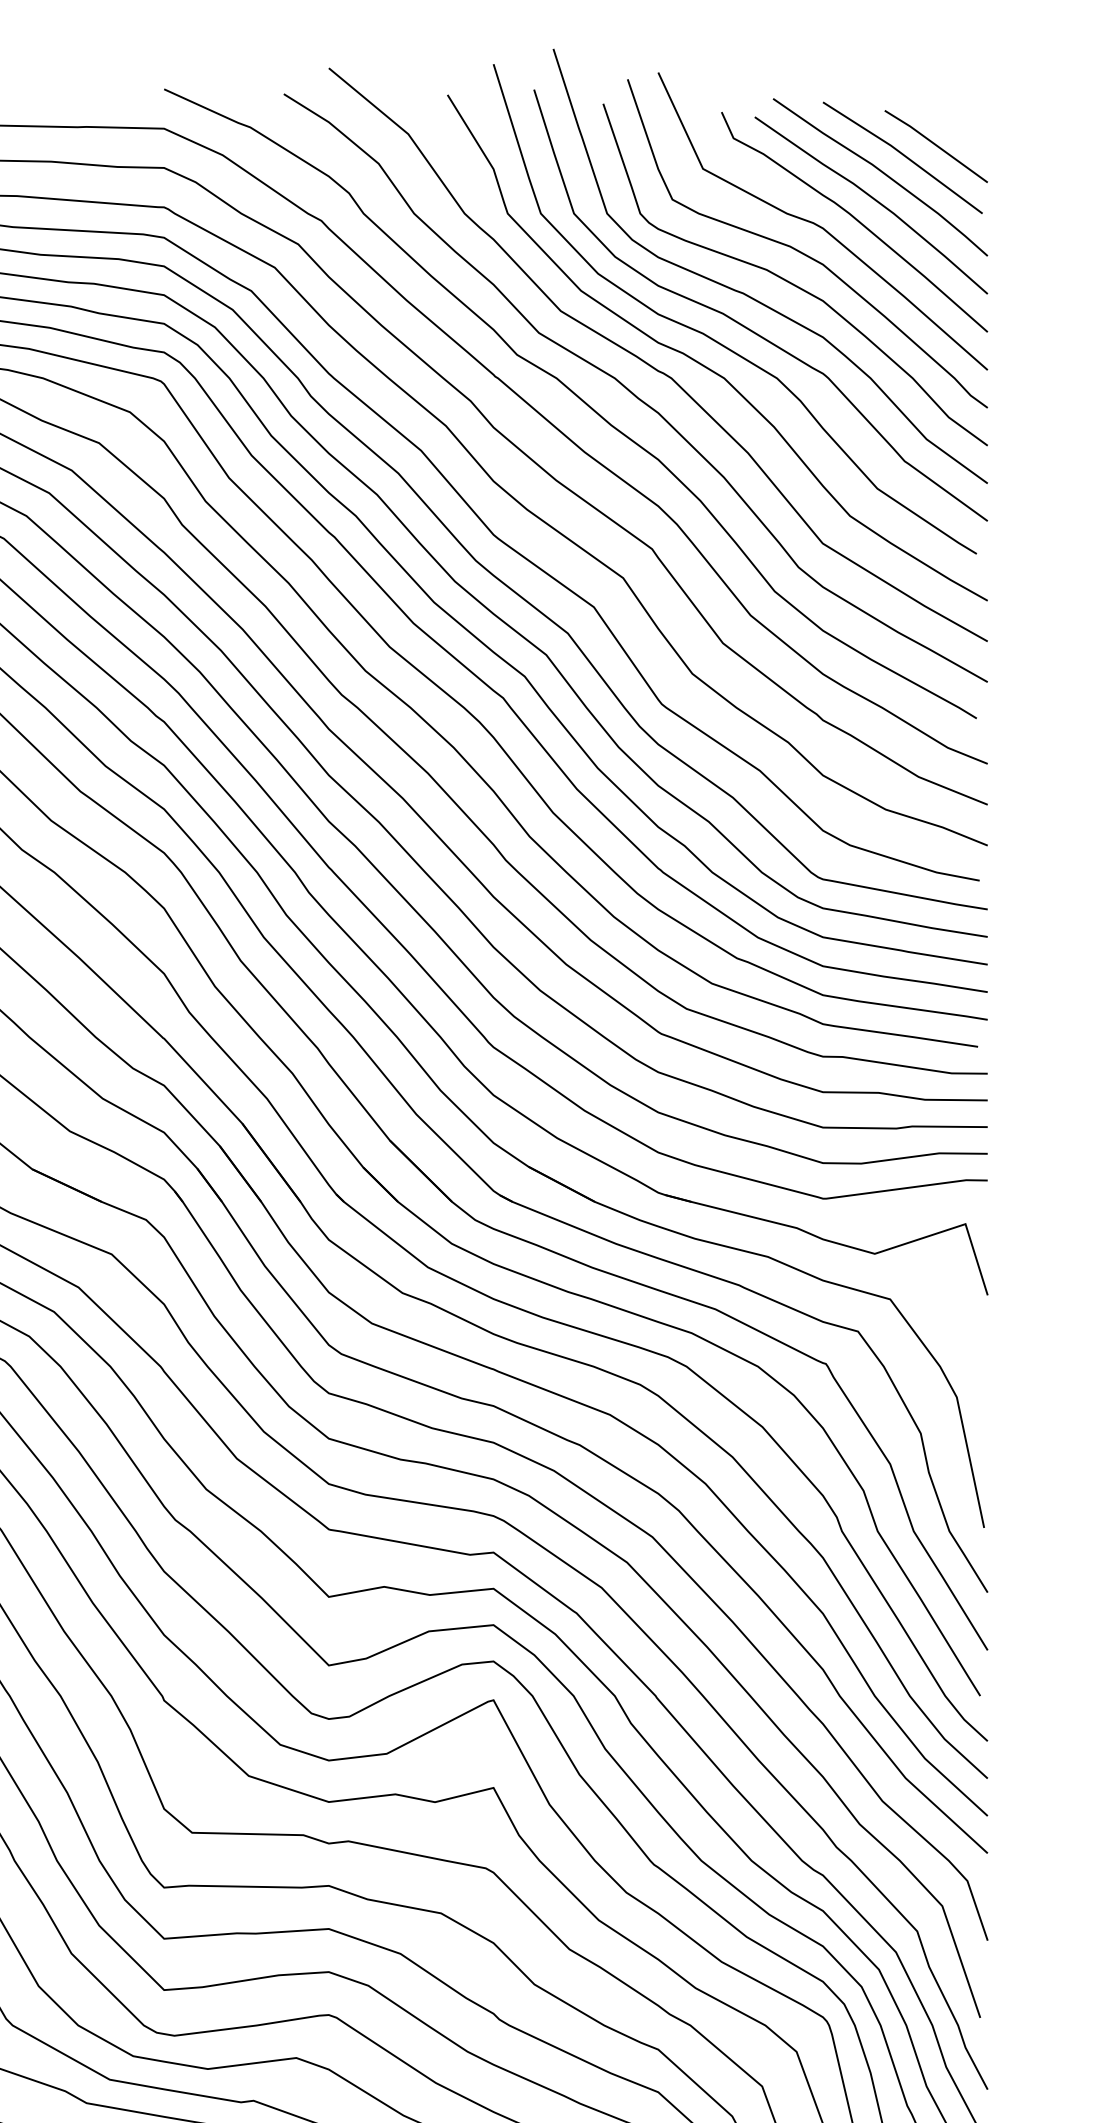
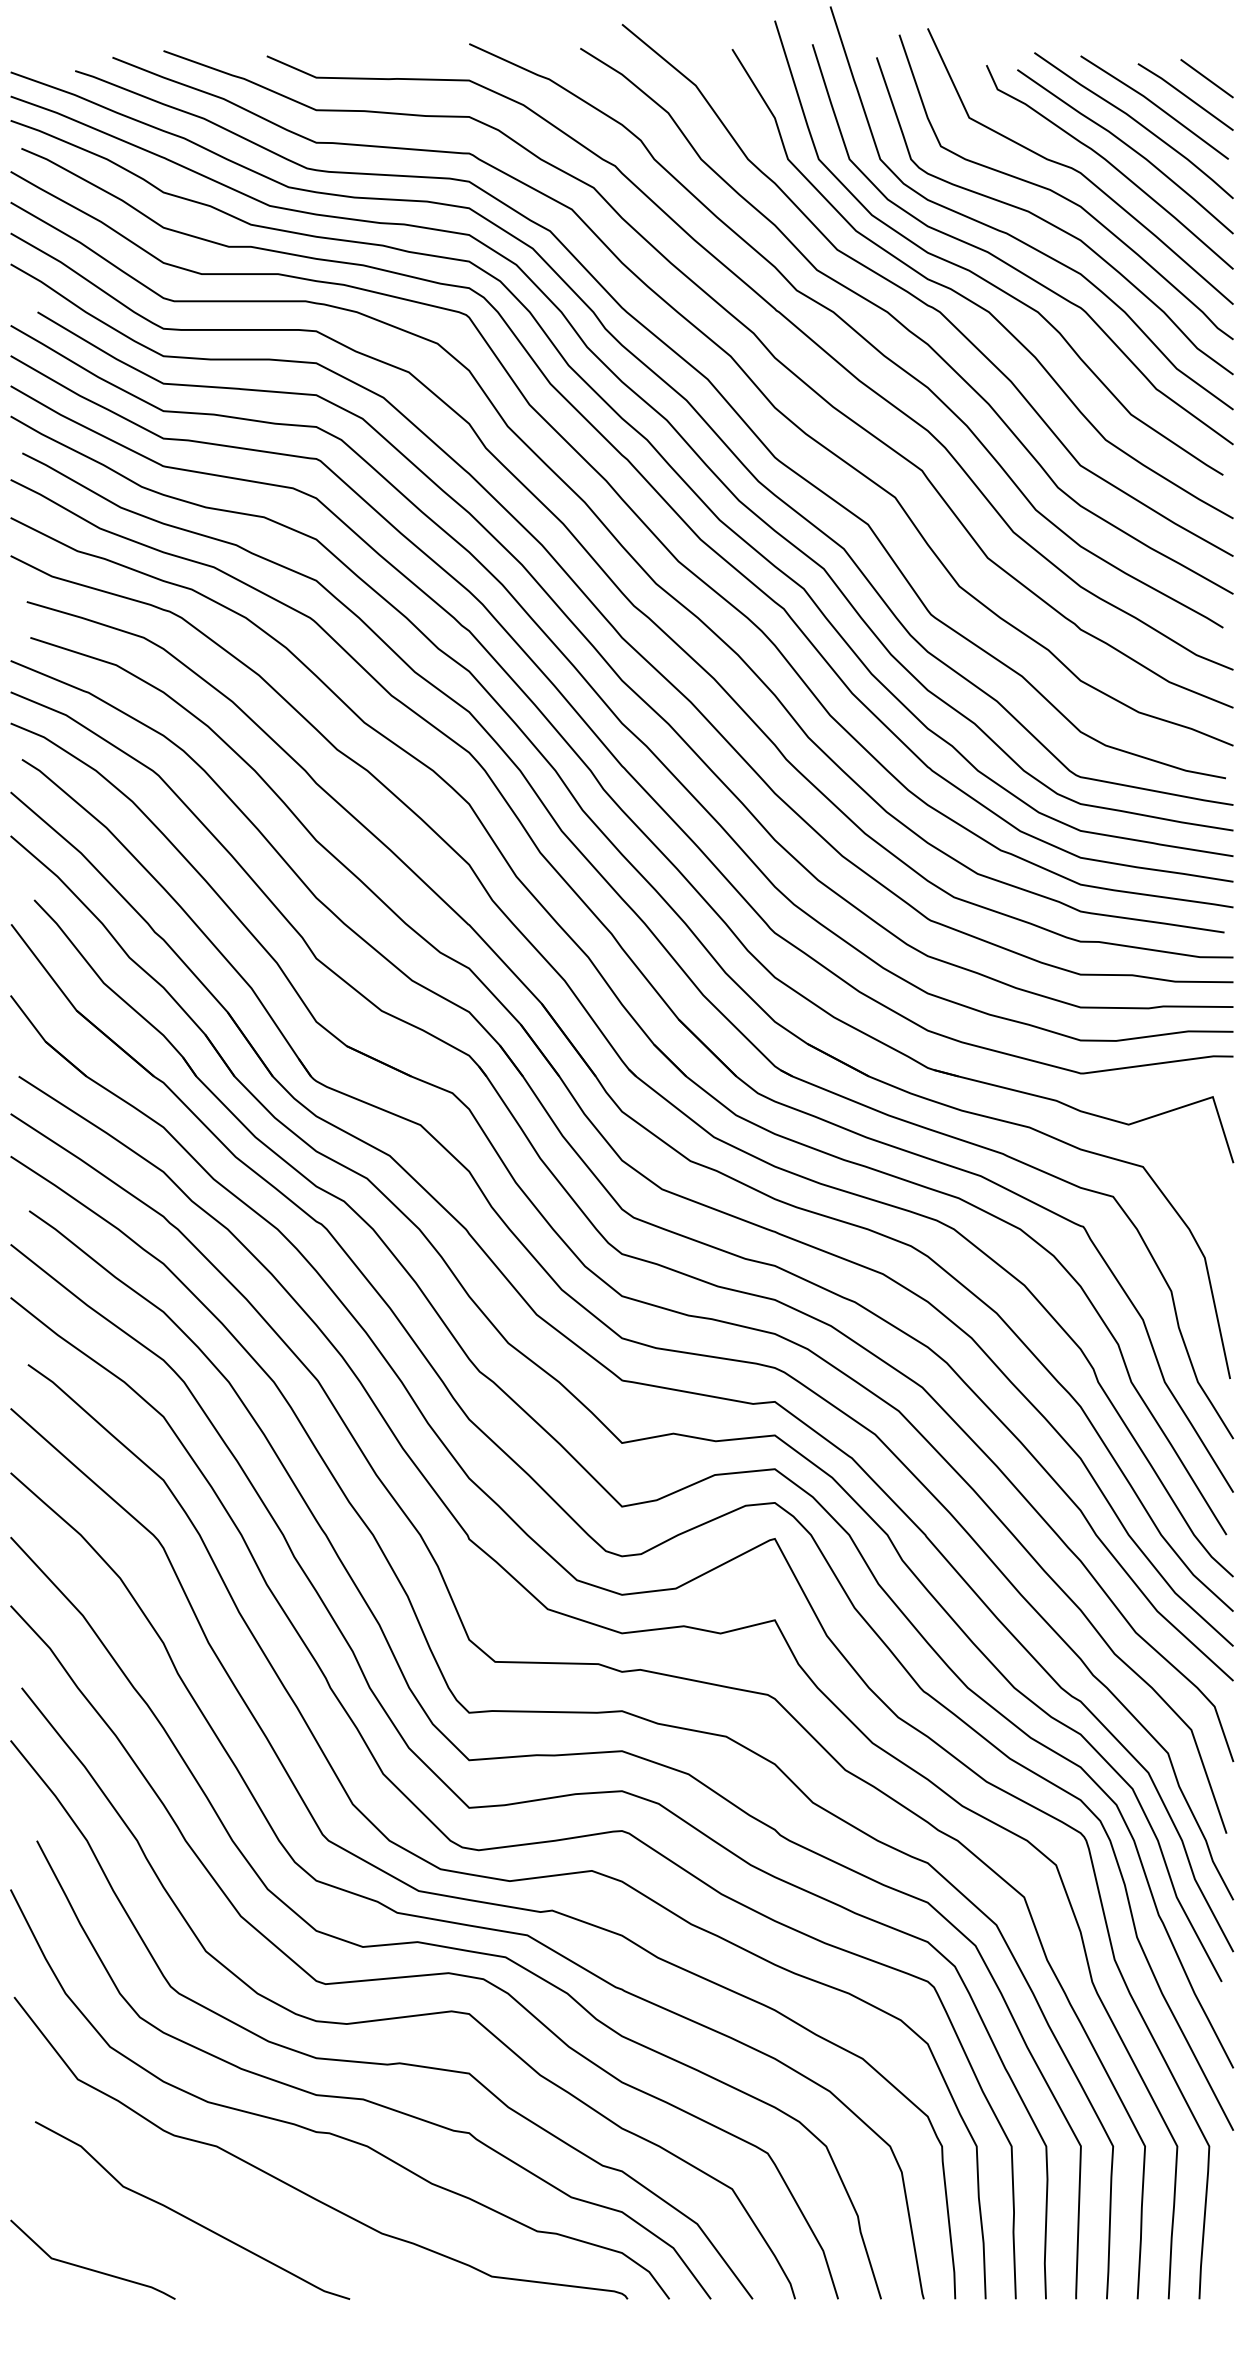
line: (958, 126) -> (1206, 78), added

